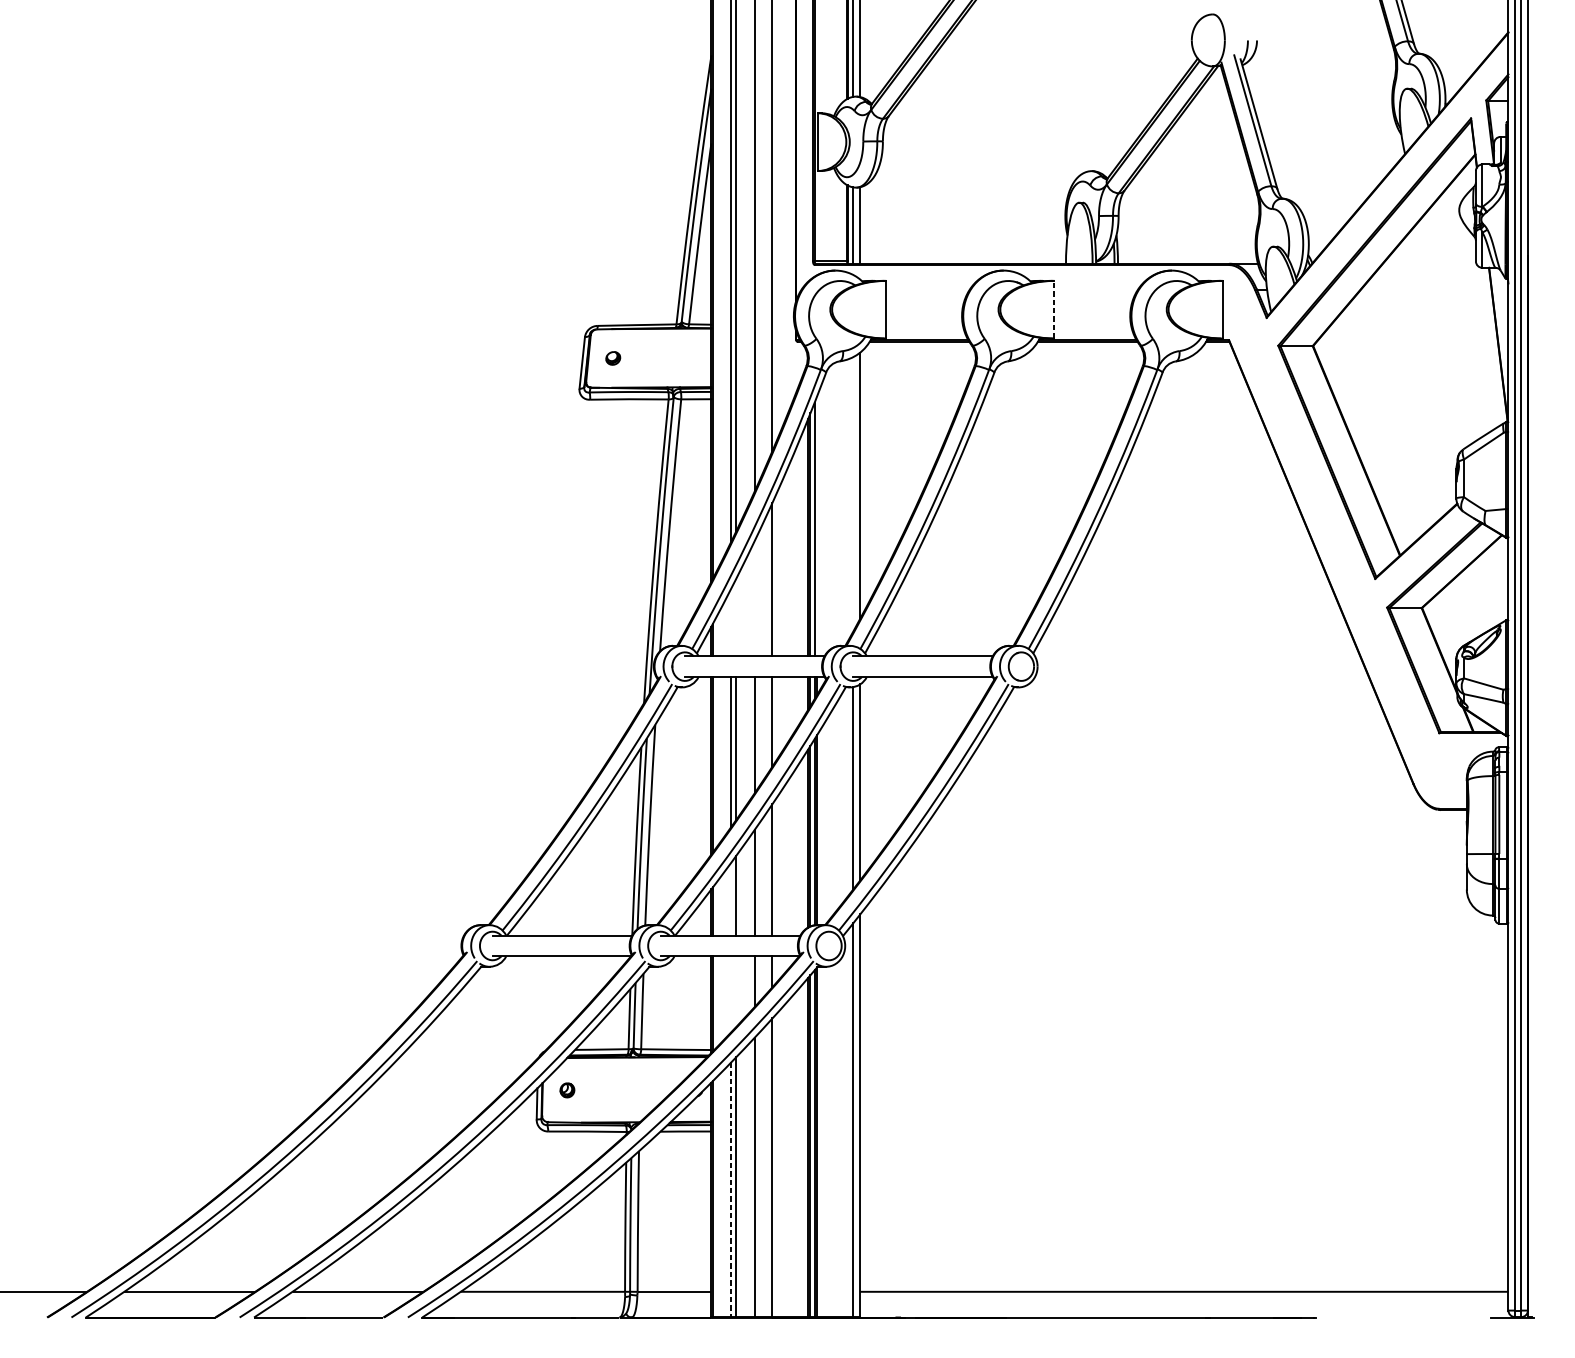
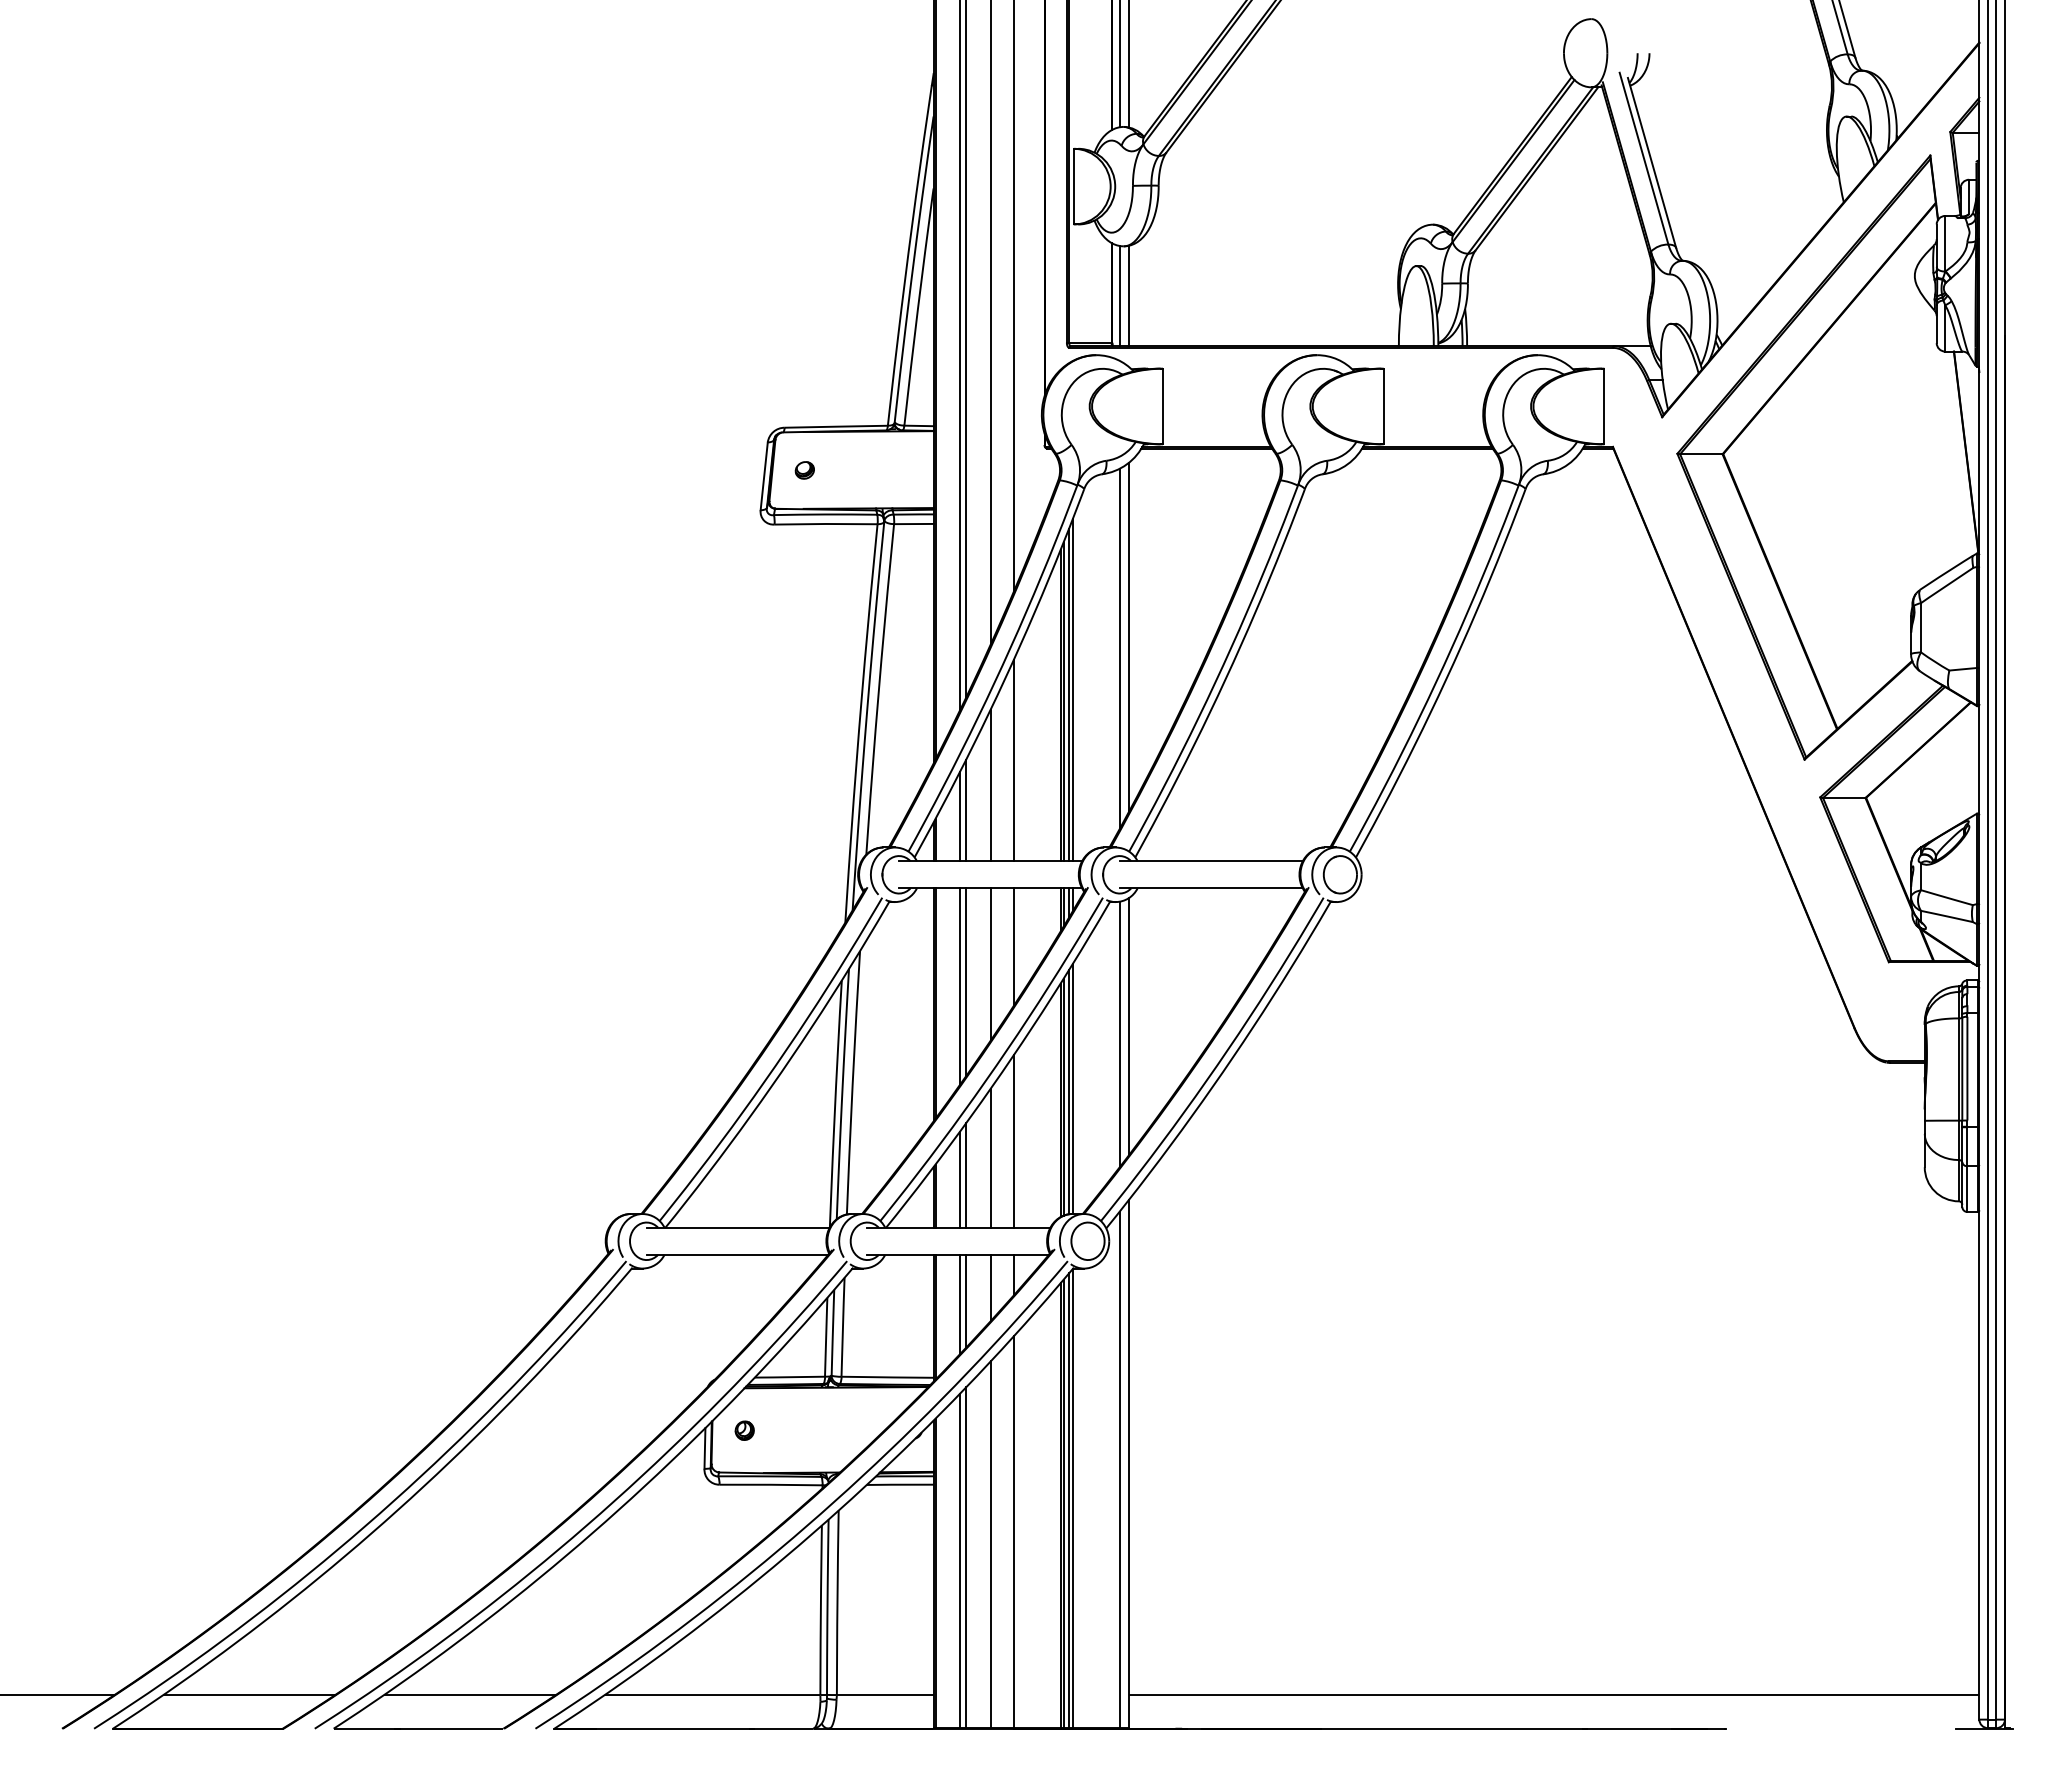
line: (1054, 309) -> (1383, 406), dashed -> solid
line: (853, 494) -> (1119, 648), added
line: (817, 526) -> (1072, 690), added
line: (754, 598) -> (990, 785), added
line: (736, 617) -> (966, 810), added
line: (731, 622) -> (959, 816), added
line: (731, 898) -> (959, 1179), added
line: (736, 991) -> (966, 1300), added
line: (731, 994) -> (959, 1304), added
line: (731, 1190) -> (959, 1561), dashed -> solid

